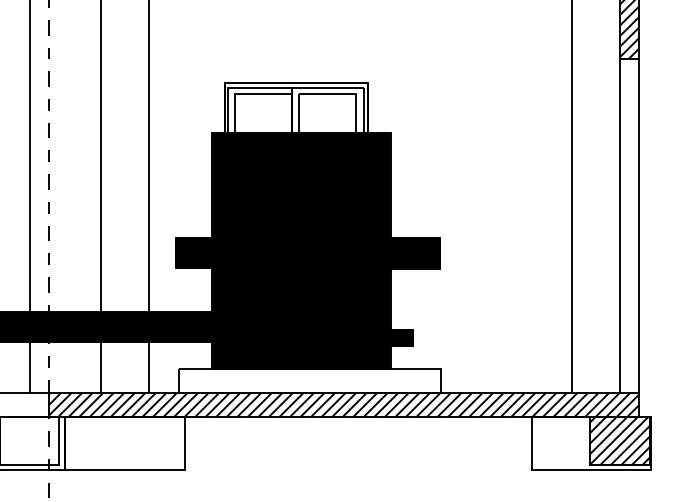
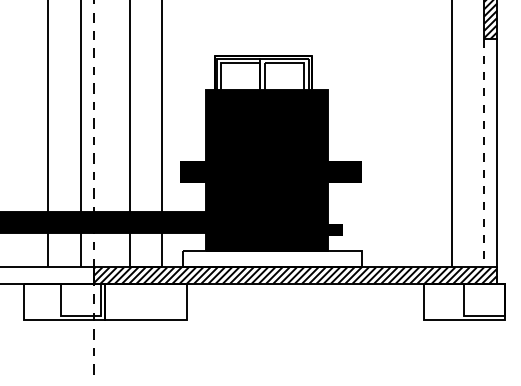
line: (620, 226) -> (484, 153), solid -> dashed
hatch: (618, 439) -> (483, 299), removed

